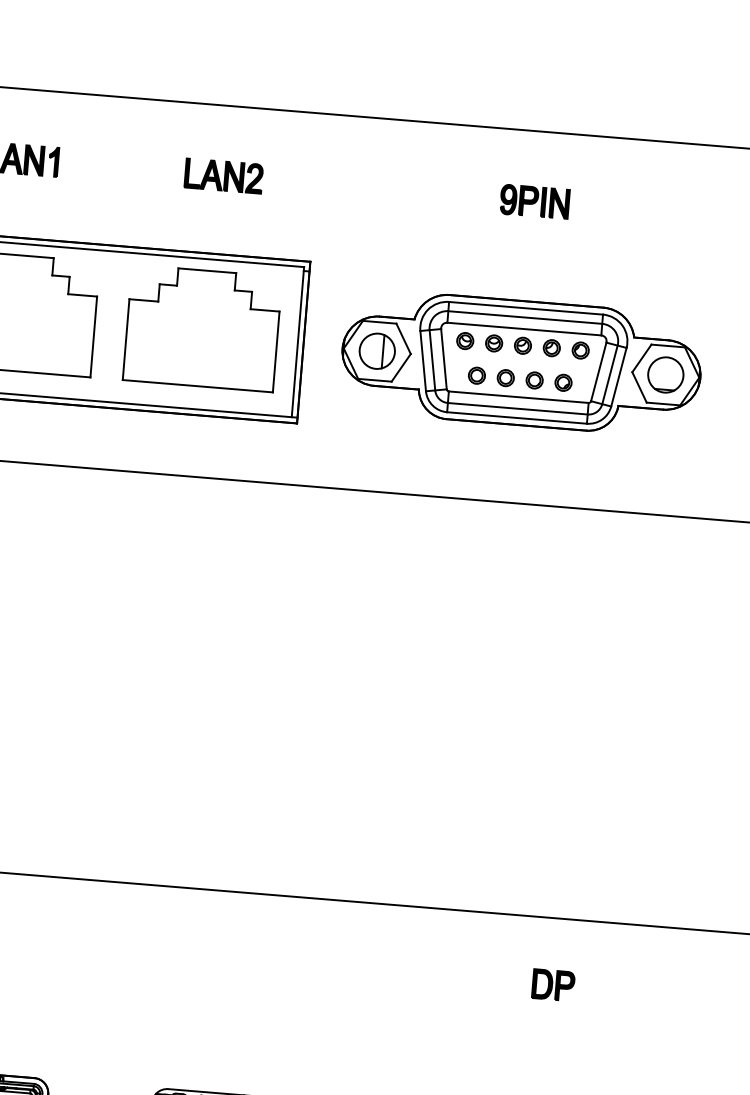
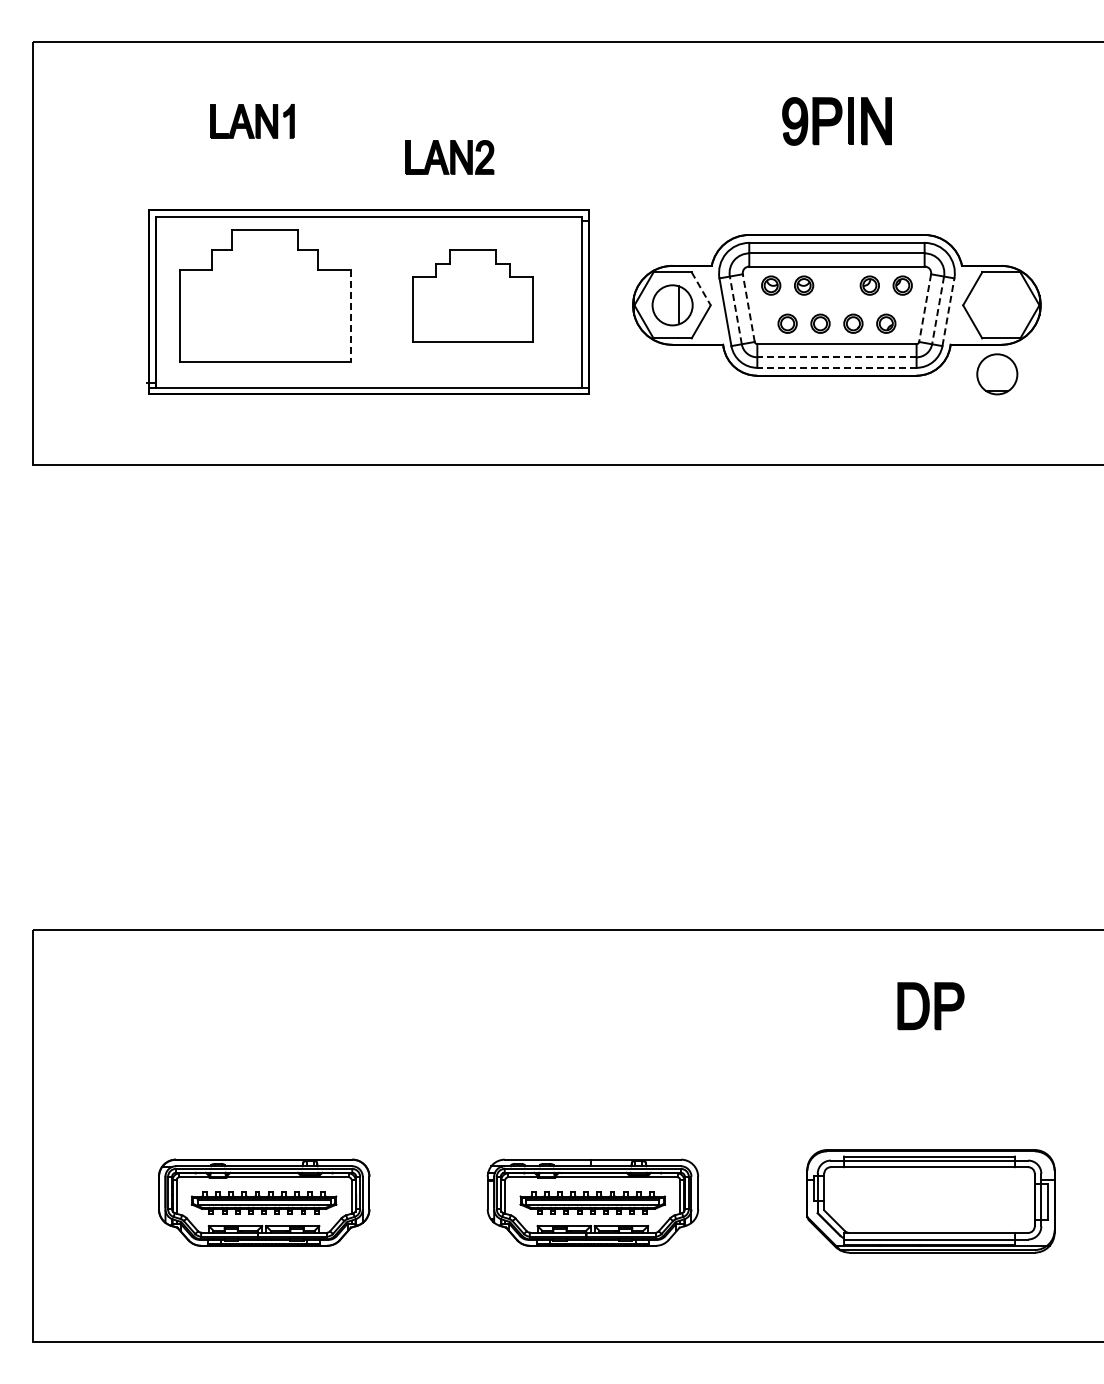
part: (223, 176) -> (449, 157), moved
part: (534, 201) -> (836, 121), size x1.4
part: (202, 328) -> (472, 295), size x0.7
line: (93, 337) -> (350, 316), solid -> dashed
line: (403, 339) -> (701, 289), solid -> dashed
part: (522, 345) -> (836, 285), removed
line: (443, 358) -> (748, 307), solid -> dashed
line: (432, 359) -> (735, 309), solid -> dashed
line: (599, 372) -> (925, 308), solid -> dashed
line: (610, 374) -> (938, 310), solid -> dashed
part: (665, 375) -> (997, 374), moved
line: (619, 376) -> (948, 311), solid -> dashed
line: (517, 408) -> (836, 357), solid -> dashed
line: (516, 417) -> (836, 367), solid -> dashed
part: (553, 985) -> (930, 1006), size x1.4

